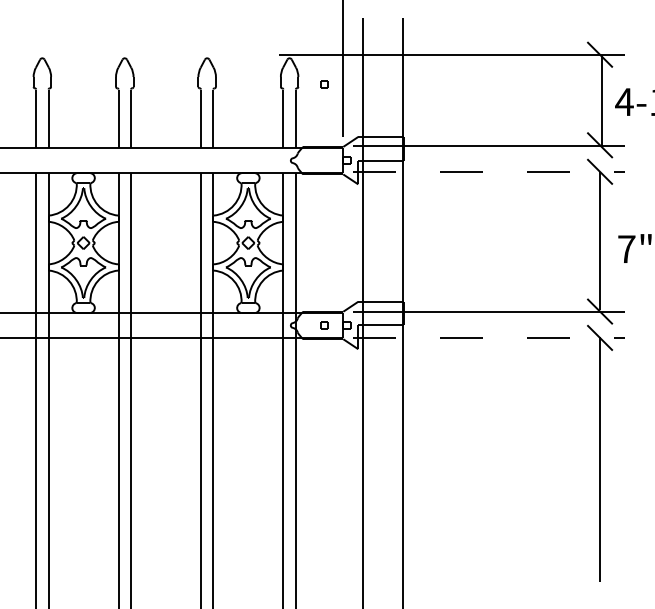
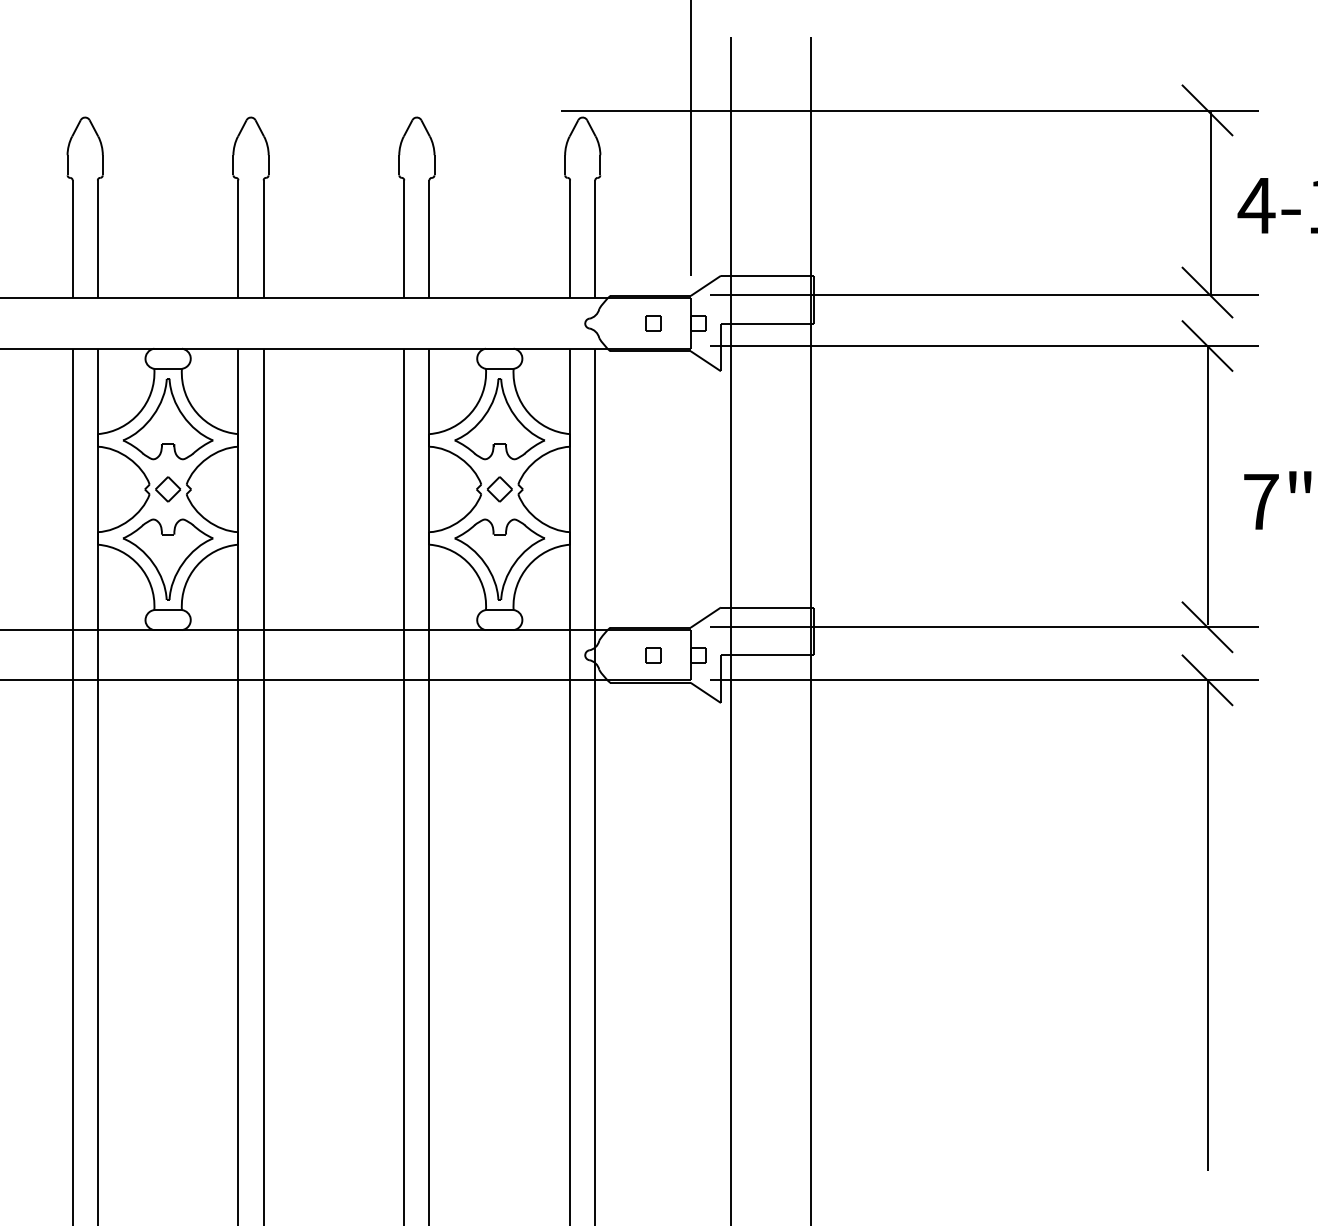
part: (324, 84) -> (652, 323), moved
line: (489, 171) -> (985, 345), dashed -> solid
line: (489, 337) -> (985, 679), dashed -> solid

